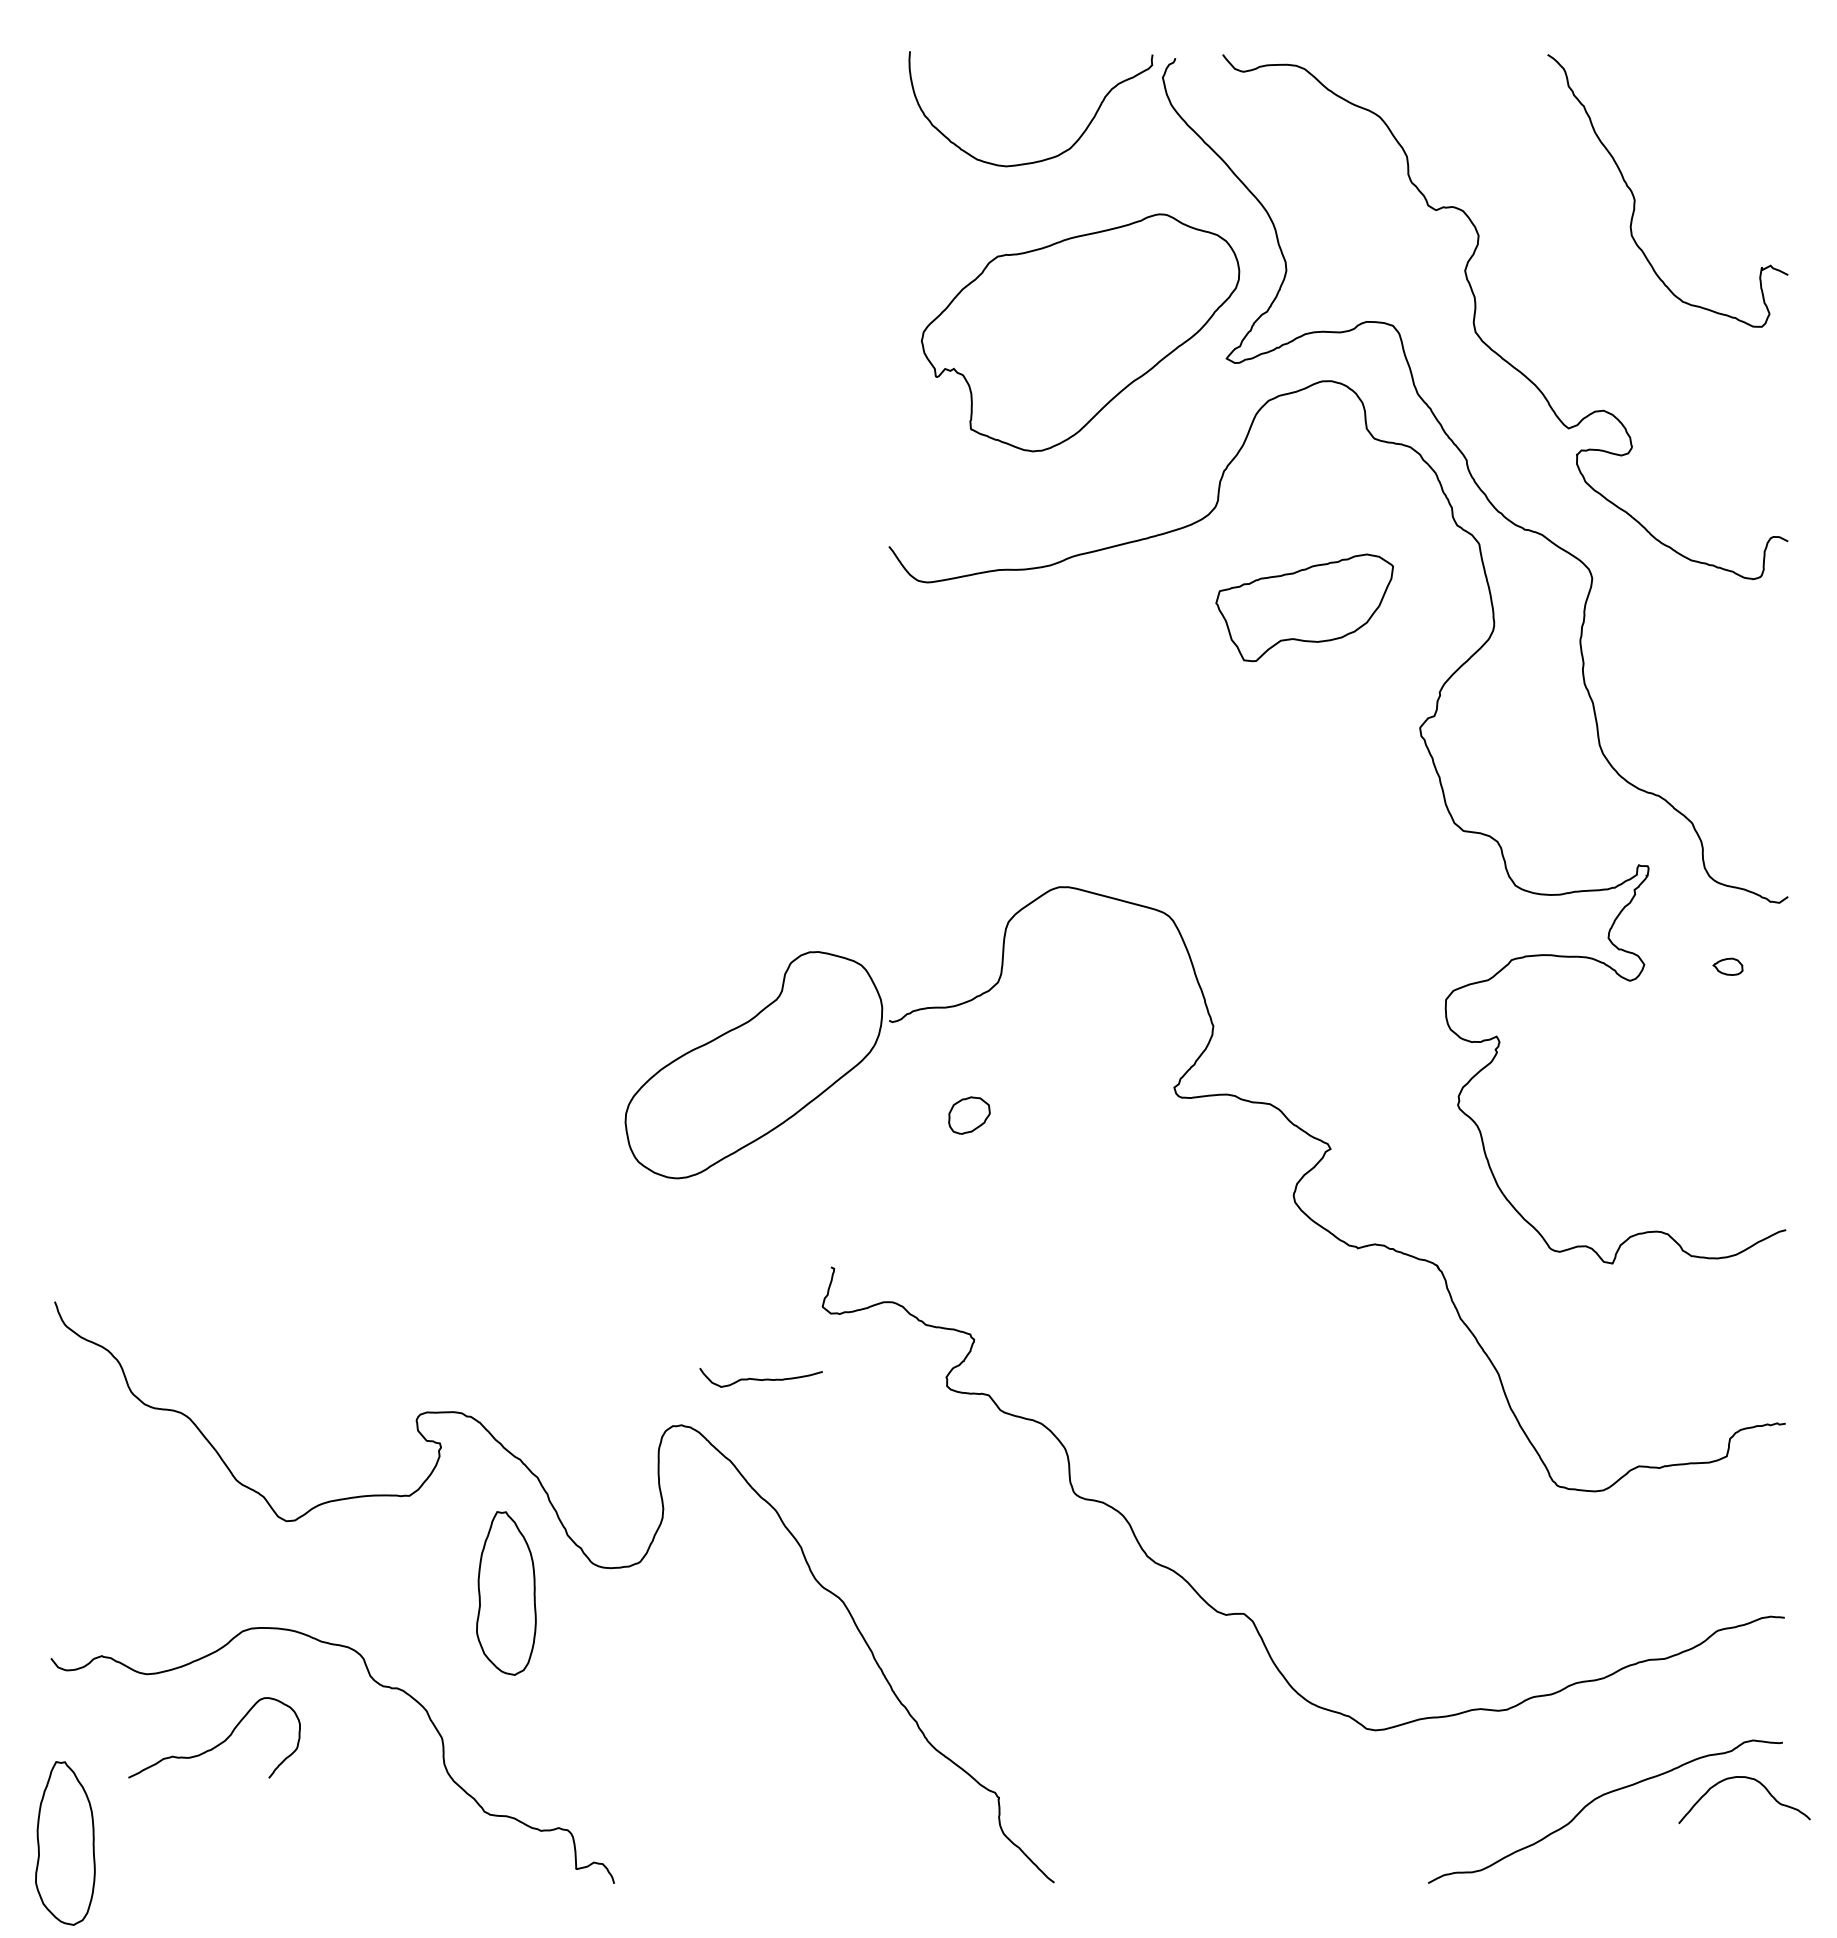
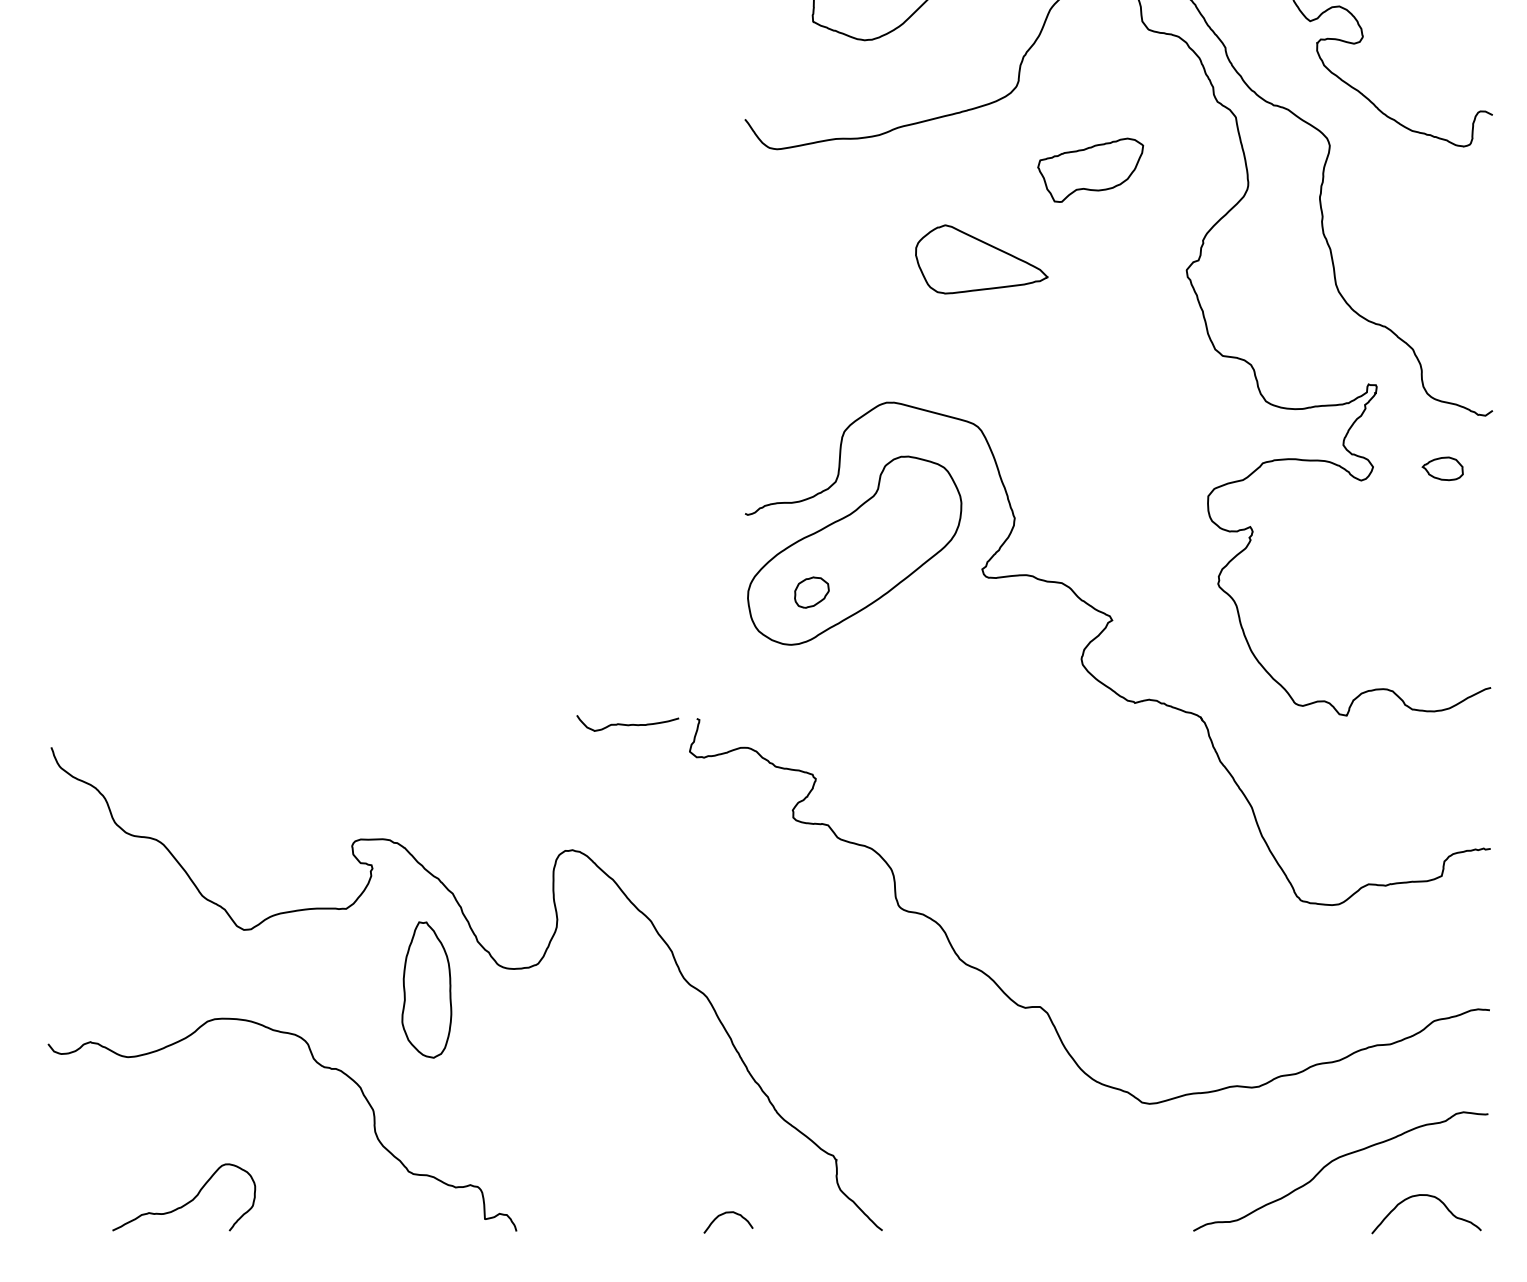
part: (1304, 607) -> (1090, 170), size x0.71
part: (1173, 714) -> (981, 259), added
part: (1727, 966) -> (1442, 468), size x1.67
part: (753, 1065) -> (854, 550), moved
curve: (760, 1379) -> (627, 724), moved
curve: (217, 1744) -> (186, 1202), moved
curve: (1749, 1779) -> (1430, 1197), moved
part: (65, 1843) -> (60, 1197), removed
curve: (865, 1862) -> (725, 1213), added

